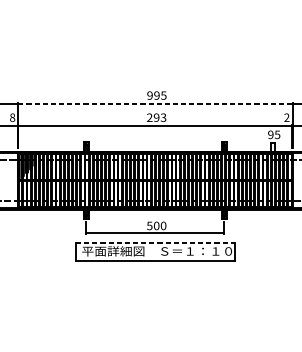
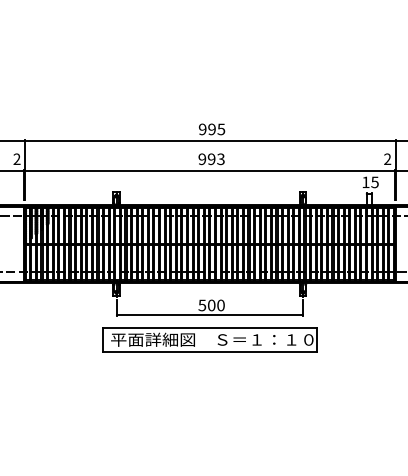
line: (155, 103) -> (210, 140), dashed -> solid
text: (12, 117) -> (16, 159), 8 -> 2
text: (149, 117) -> (202, 159), 293 -> 993
text: (270, 134) -> (365, 182), 95 -> 15
line: (155, 242) -> (210, 328), dashed -> solid

